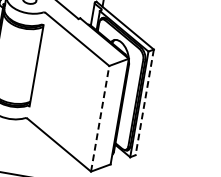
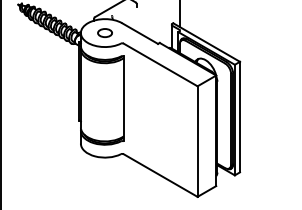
line: (144, 102) -> (239, 117), dashed -> solid
line: (100, 118) -> (197, 141), dashed -> solid

